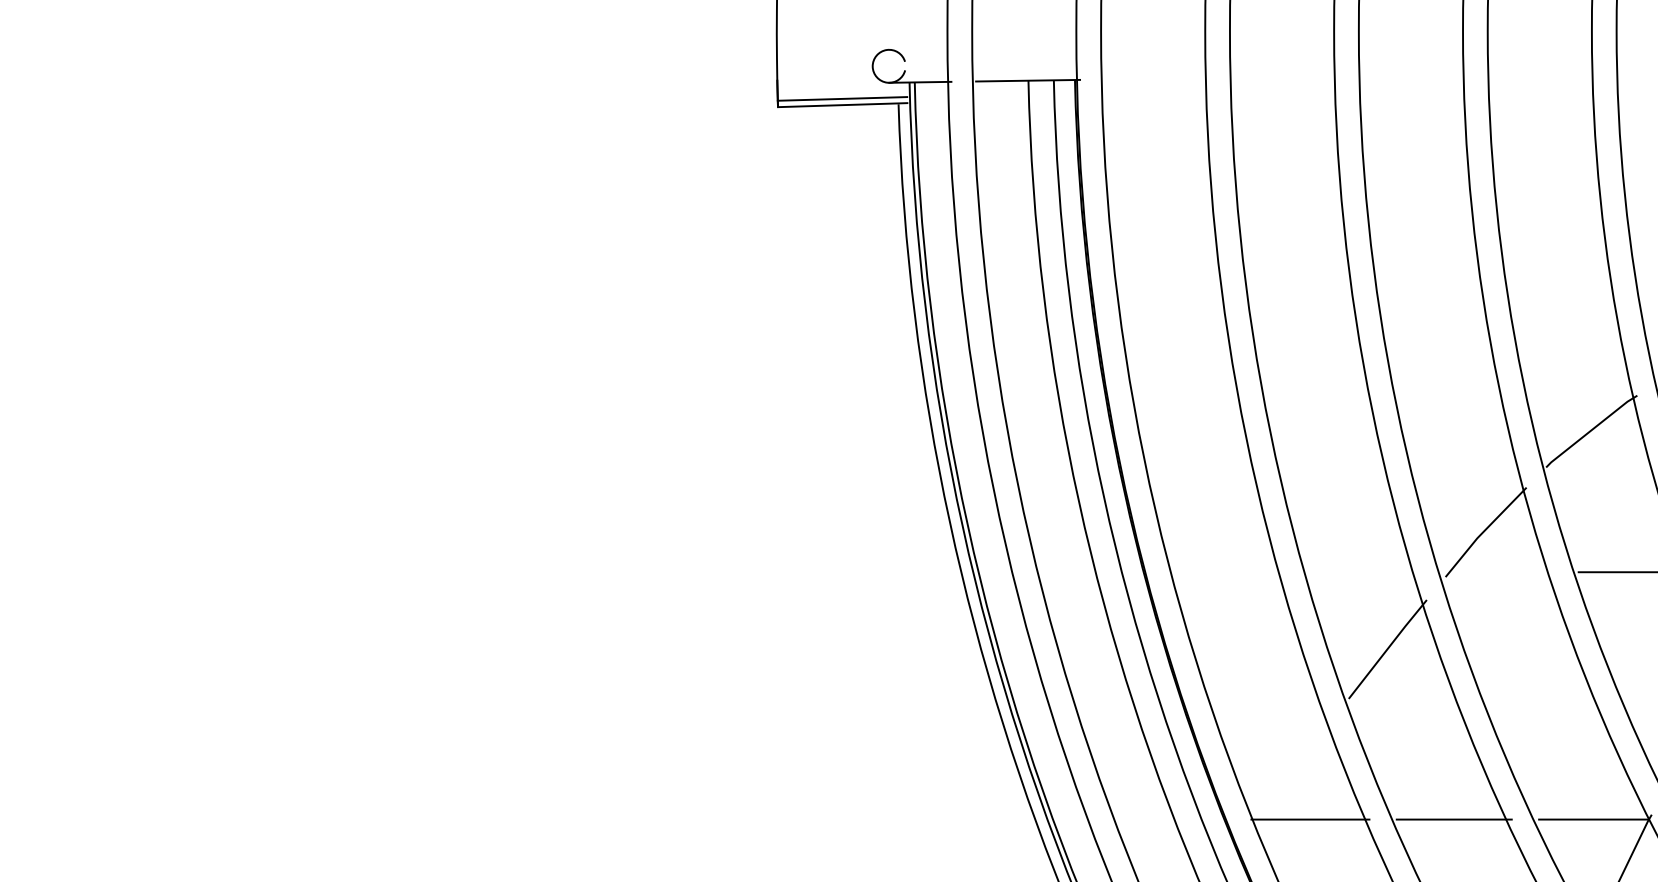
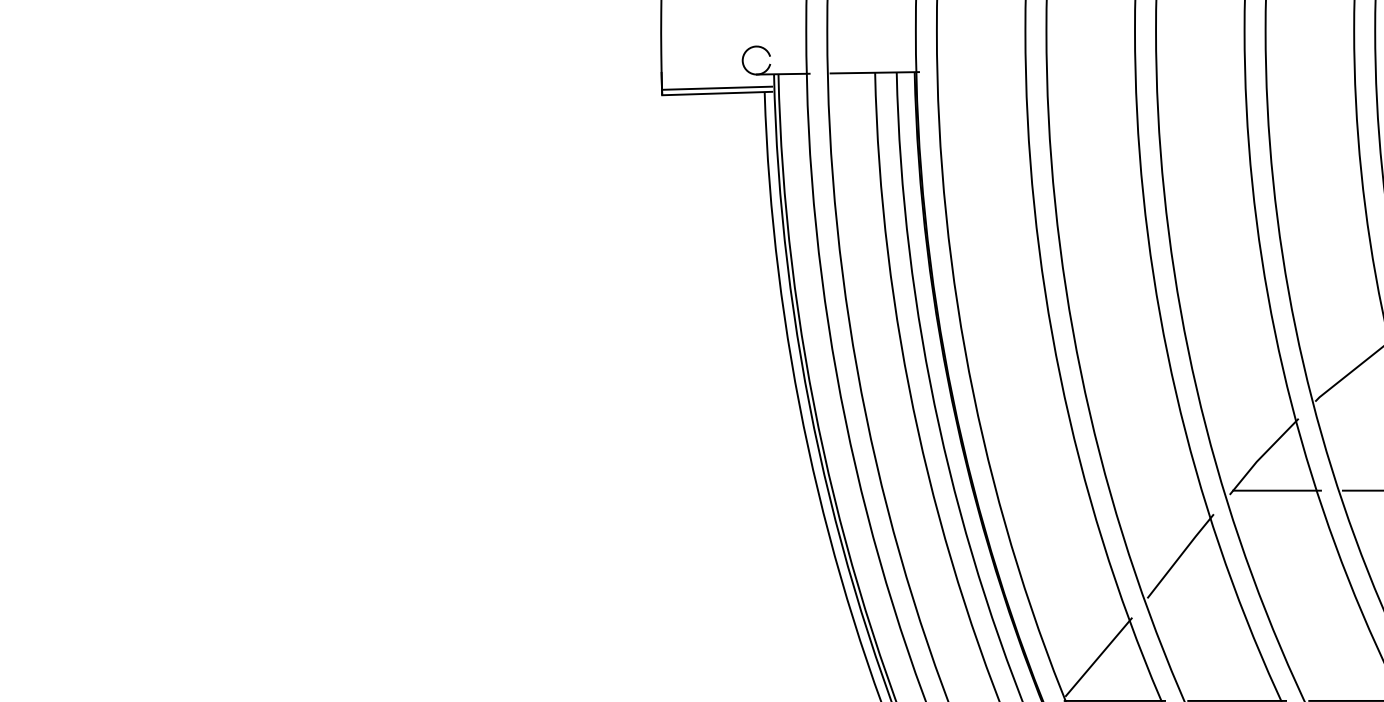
line: (1500, 572) -> (1276, 490), added
line: (1291, 767) -> (1098, 656), added

